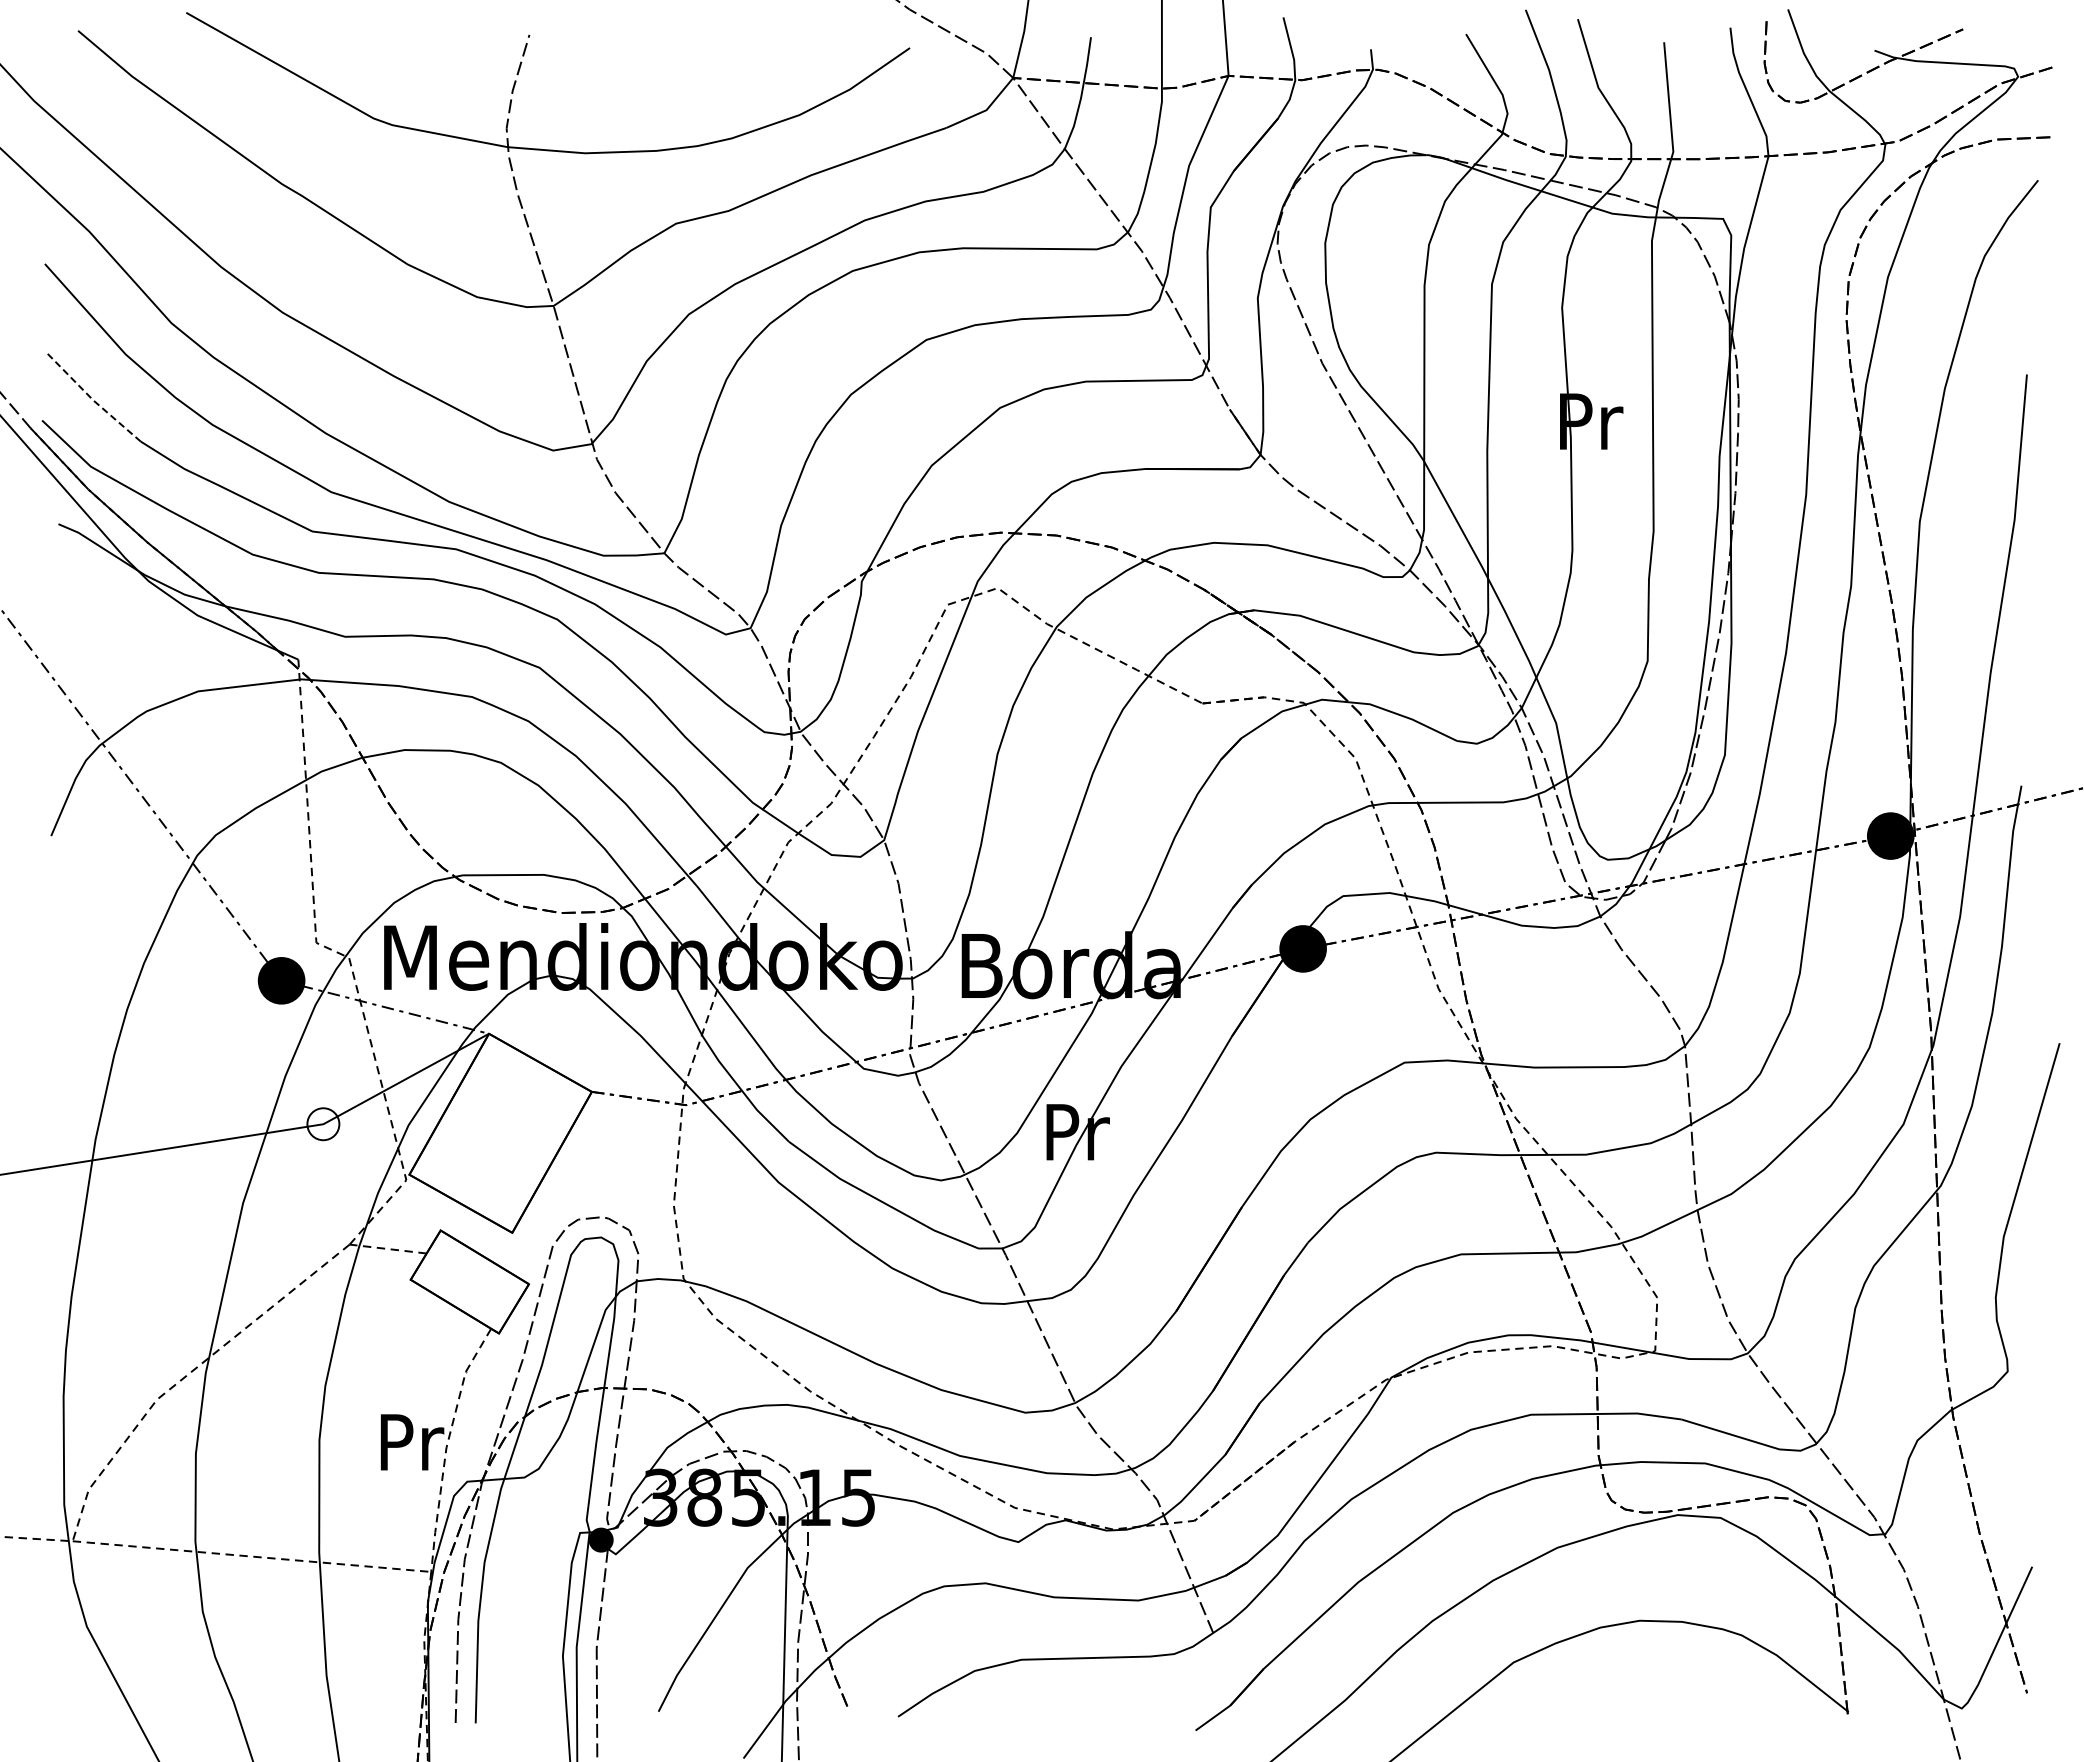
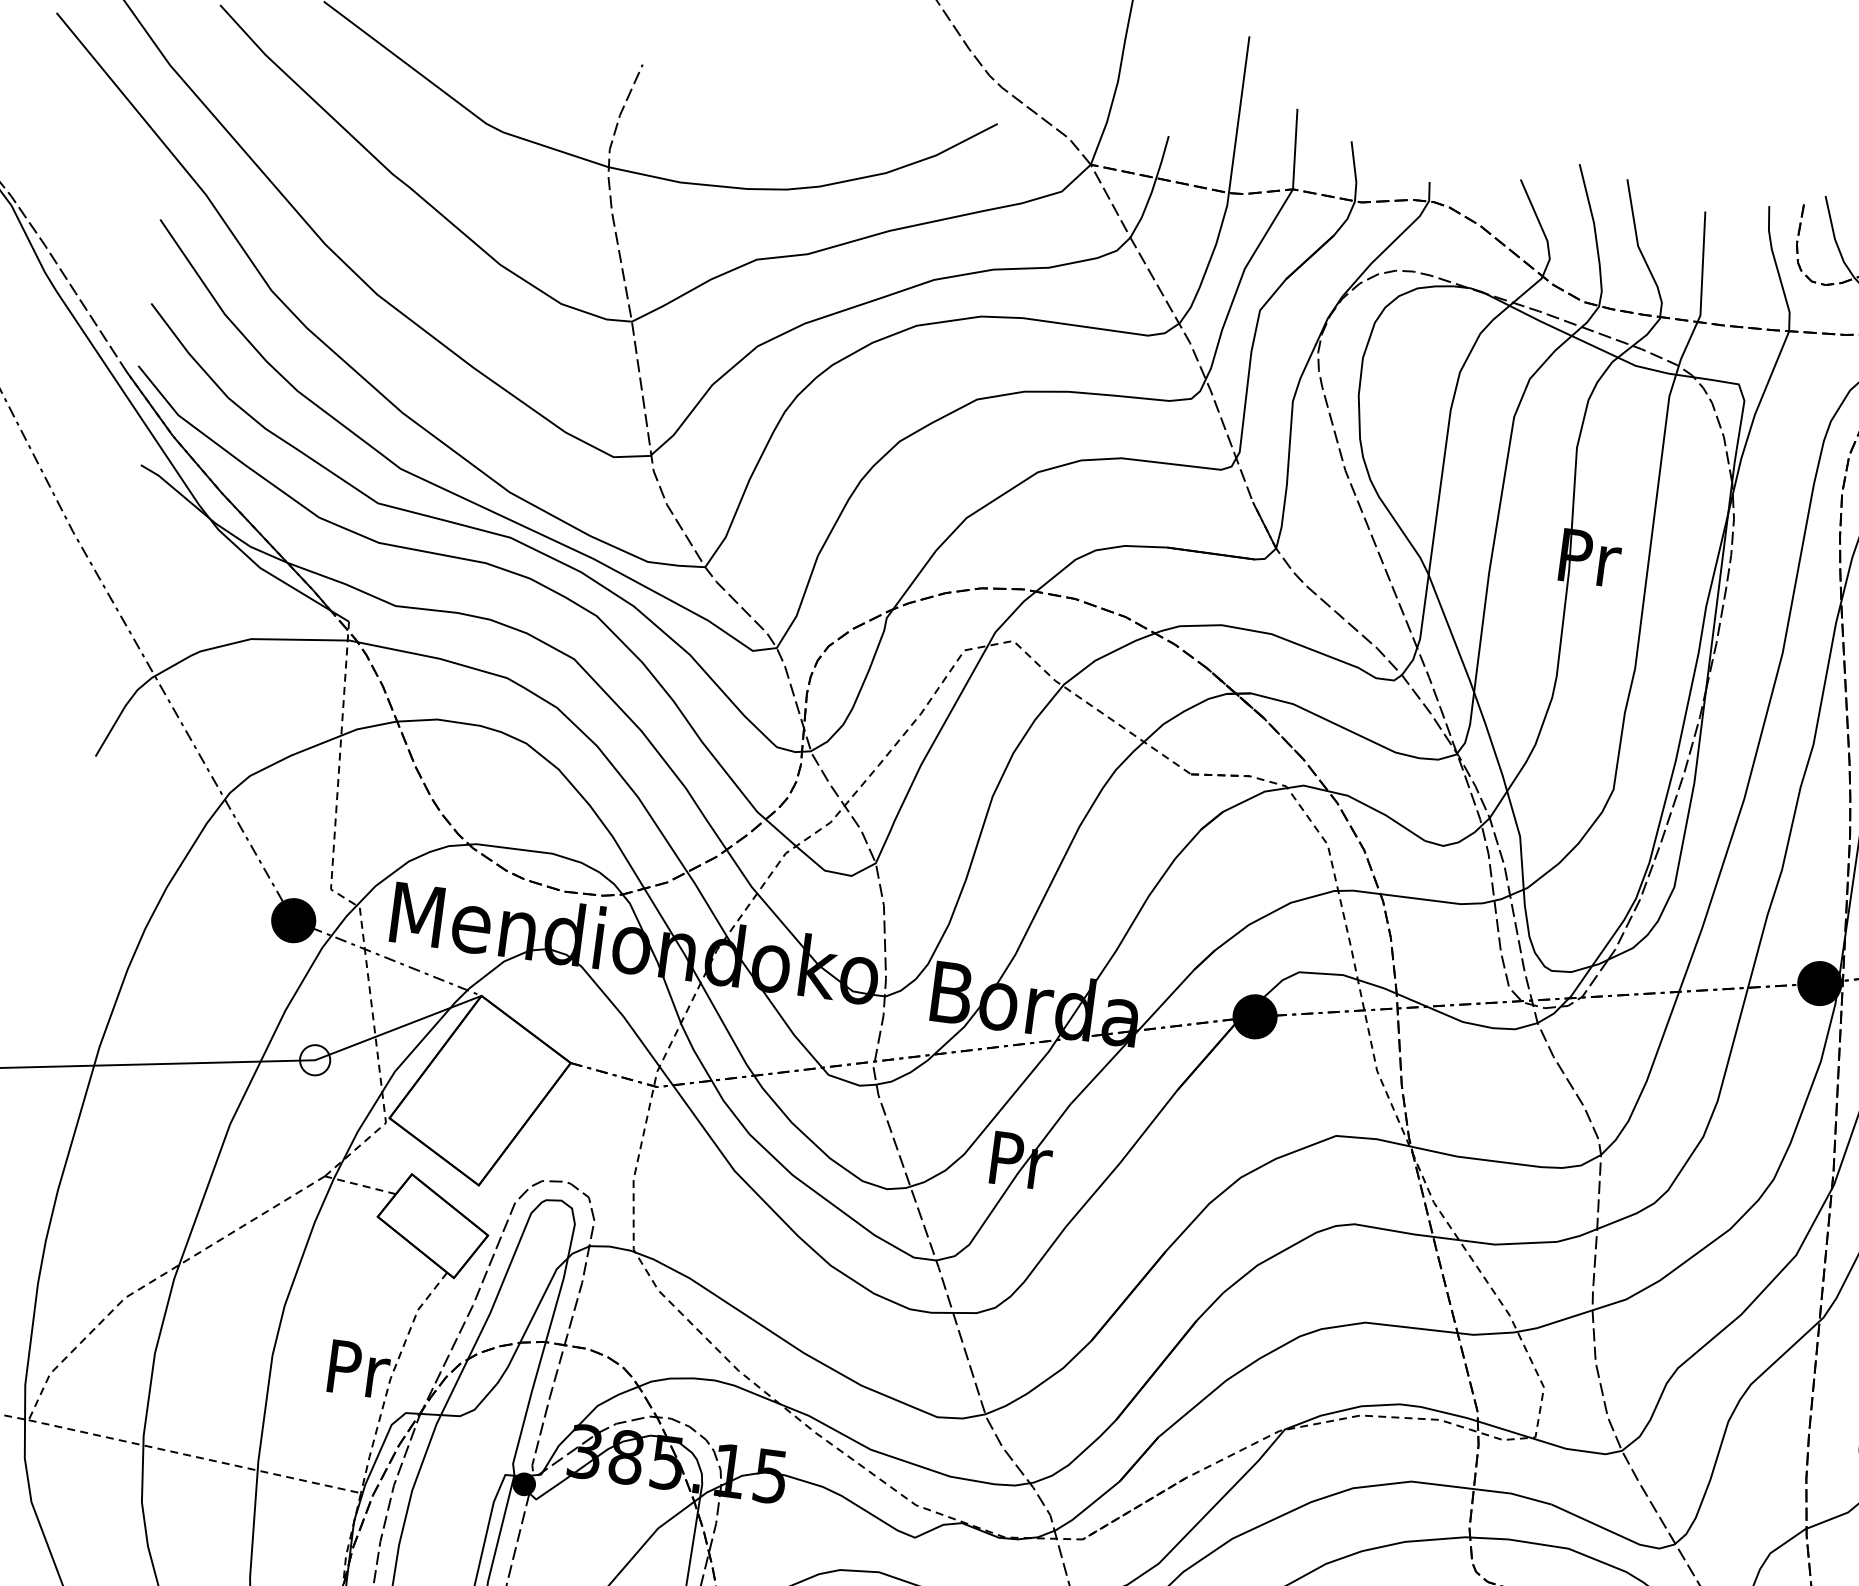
line: (92, 399) -> (188, 352), dashed -> solid

